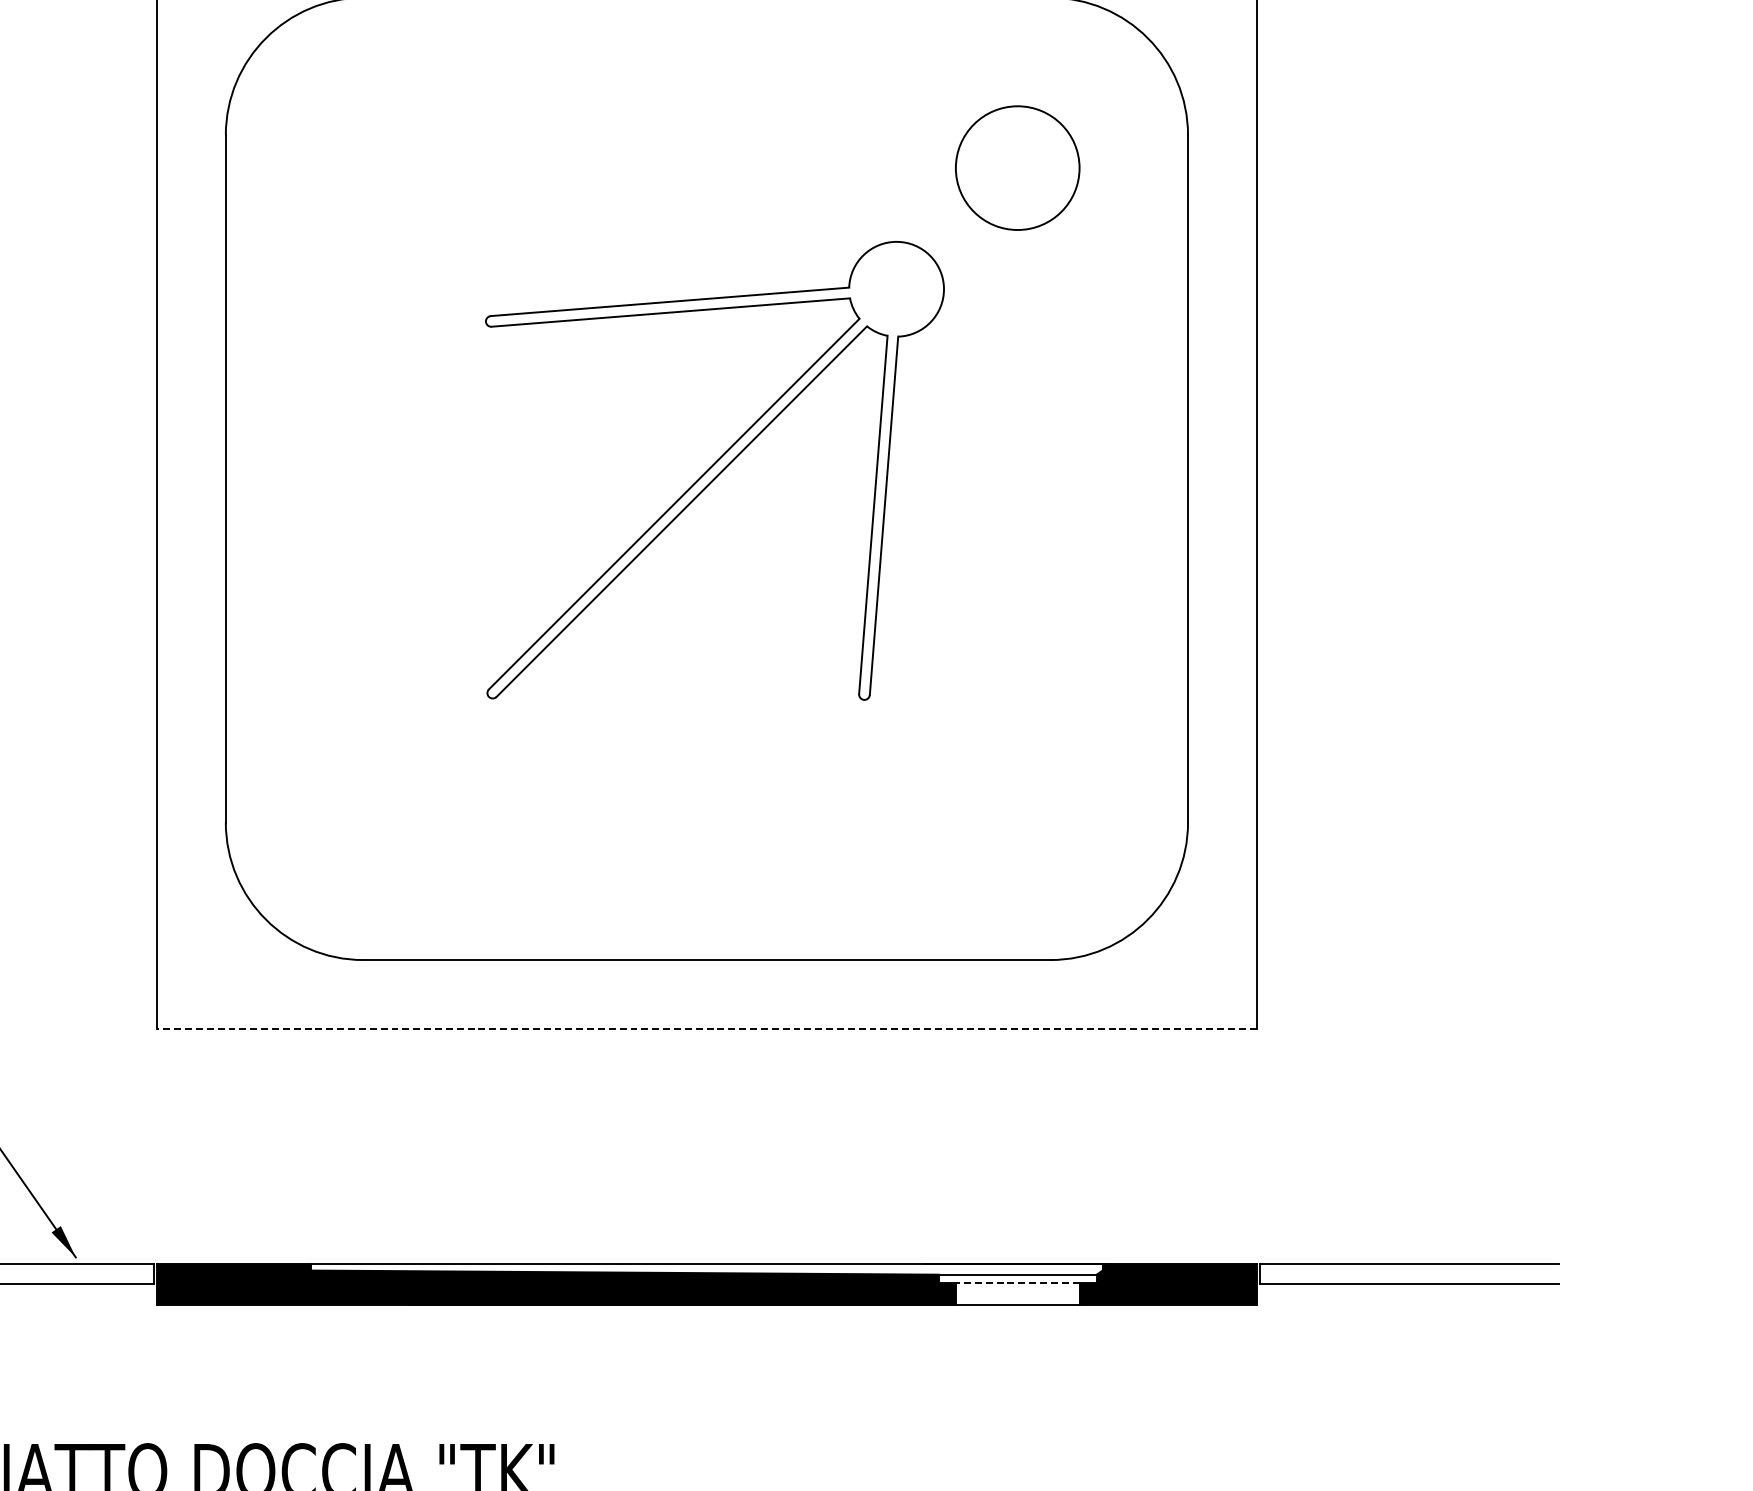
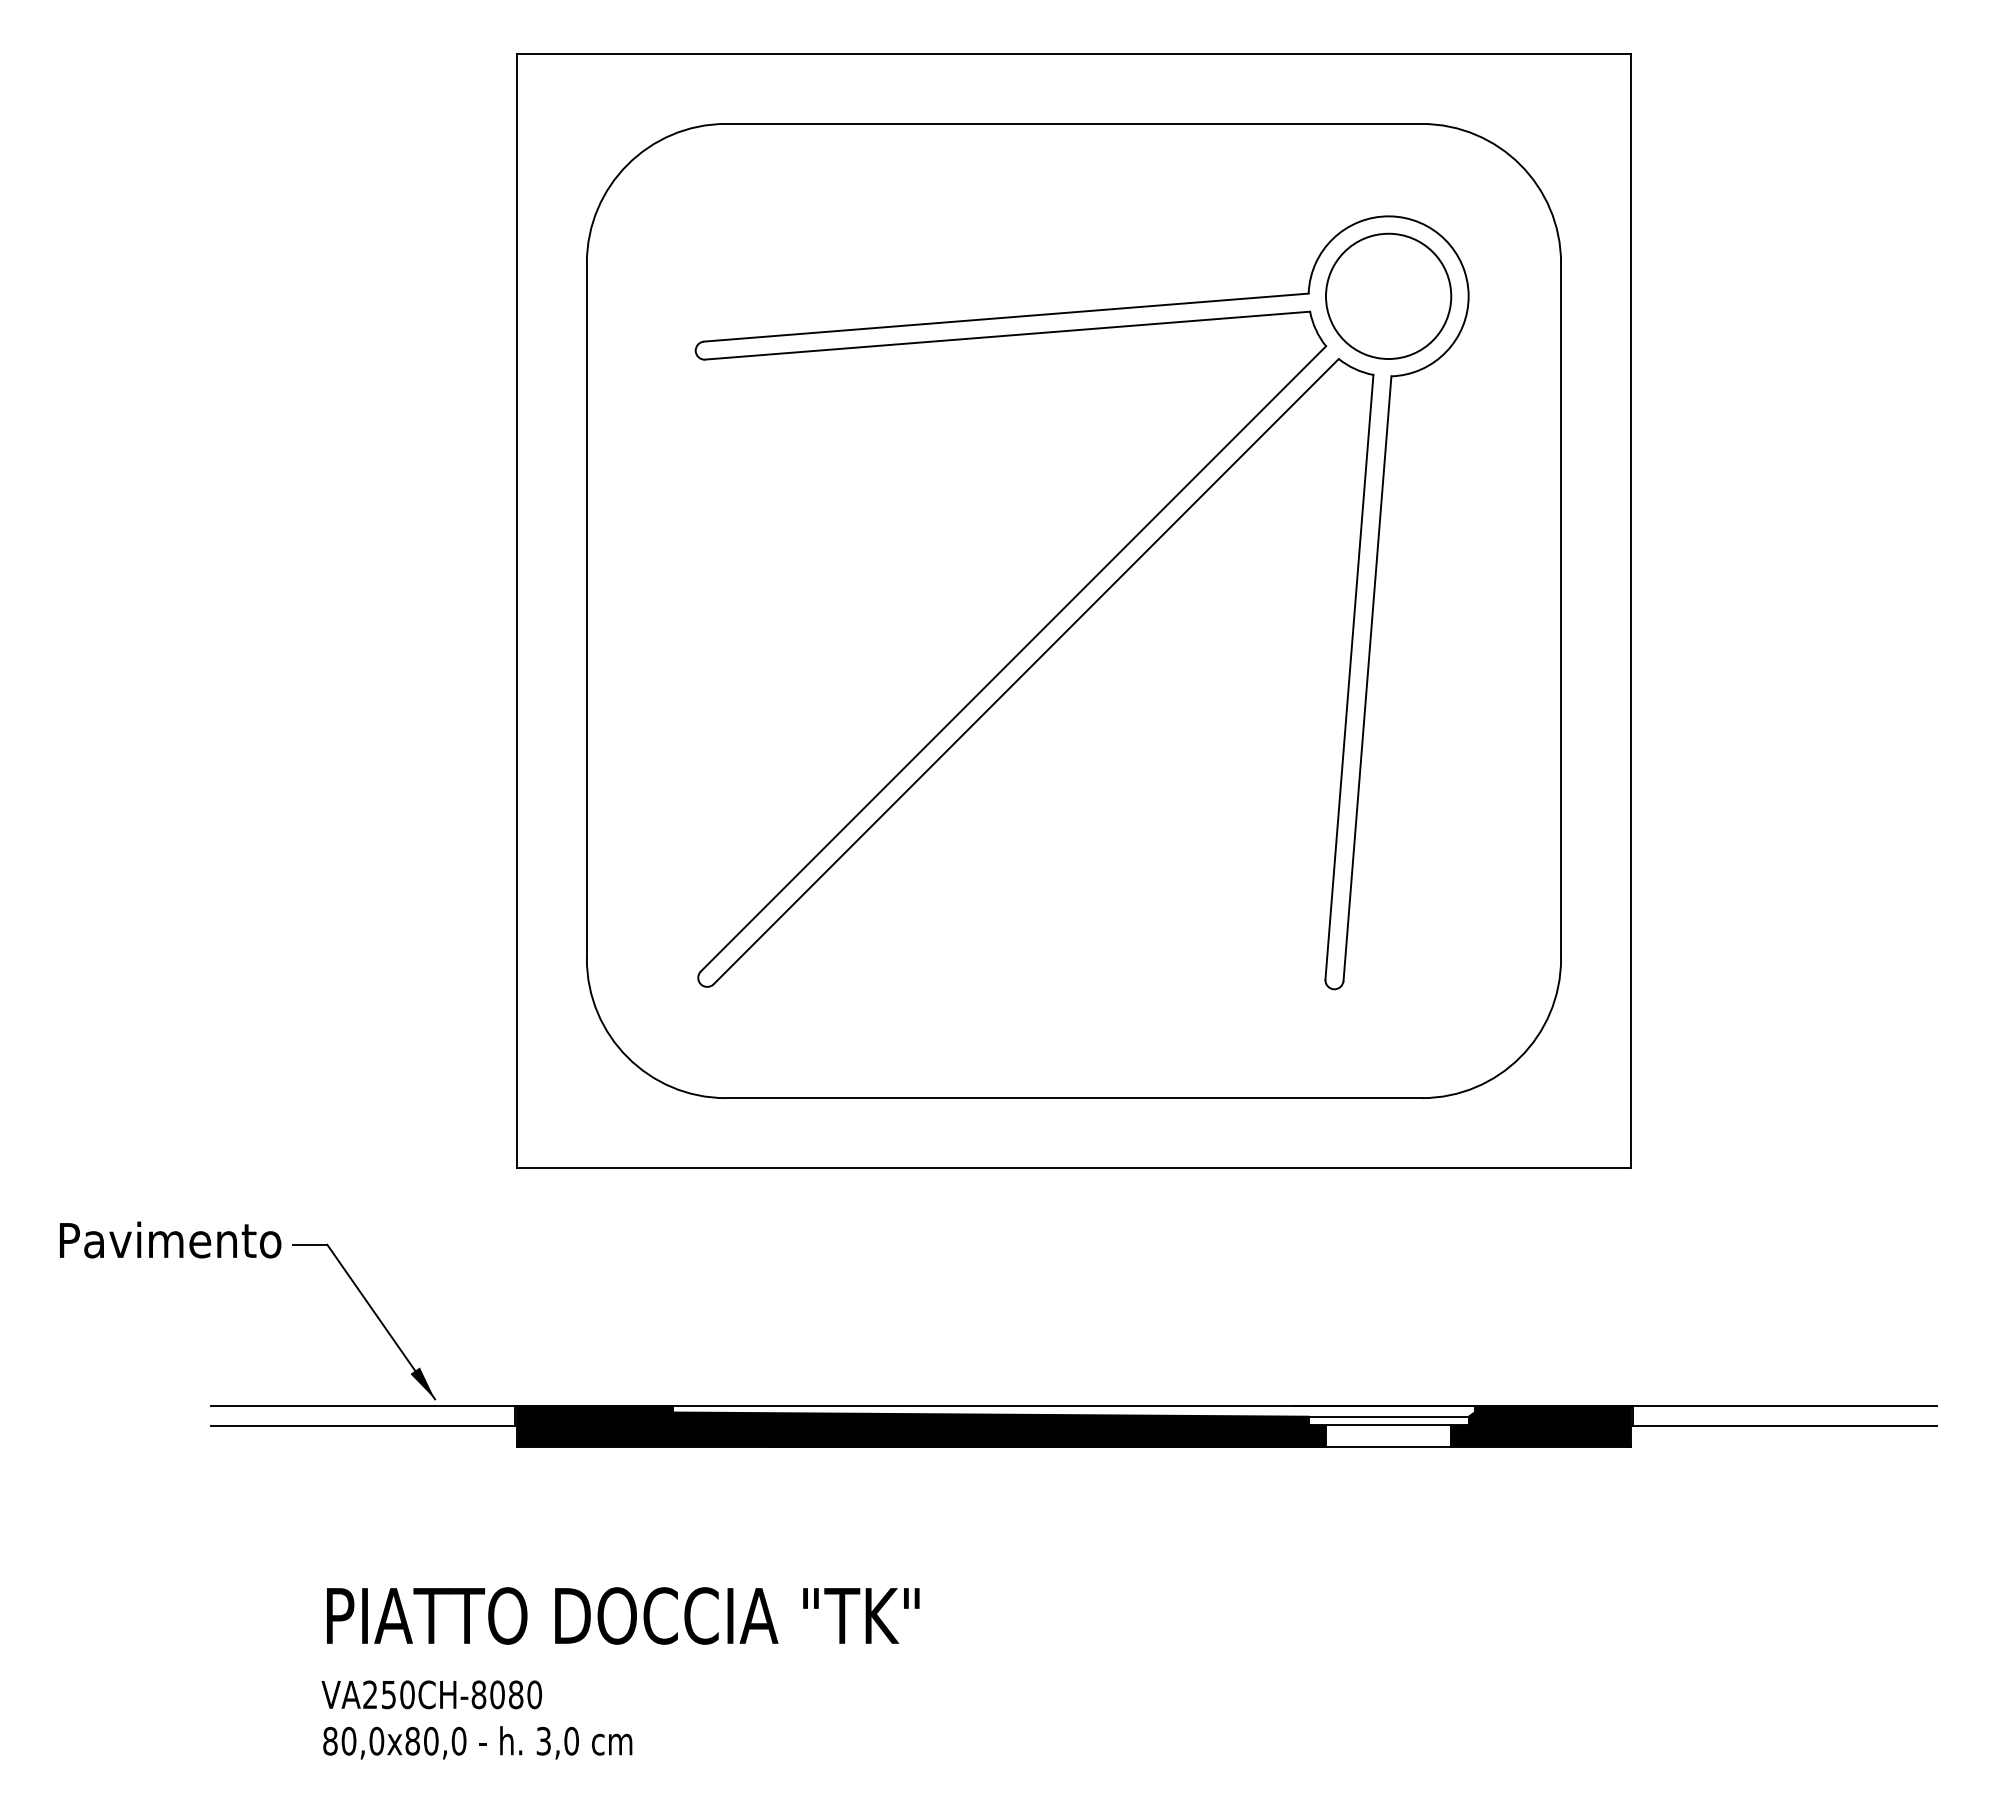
part: (714, 470) -> (1081, 602), size x1.67
line: (706, 1028) -> (1073, 1167), dashed -> solid
line: (1017, 1283) -> (1388, 1425), dashed -> solid

